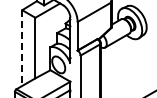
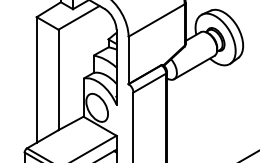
line: (22, 48) -> (37, 80), dashed -> solid

